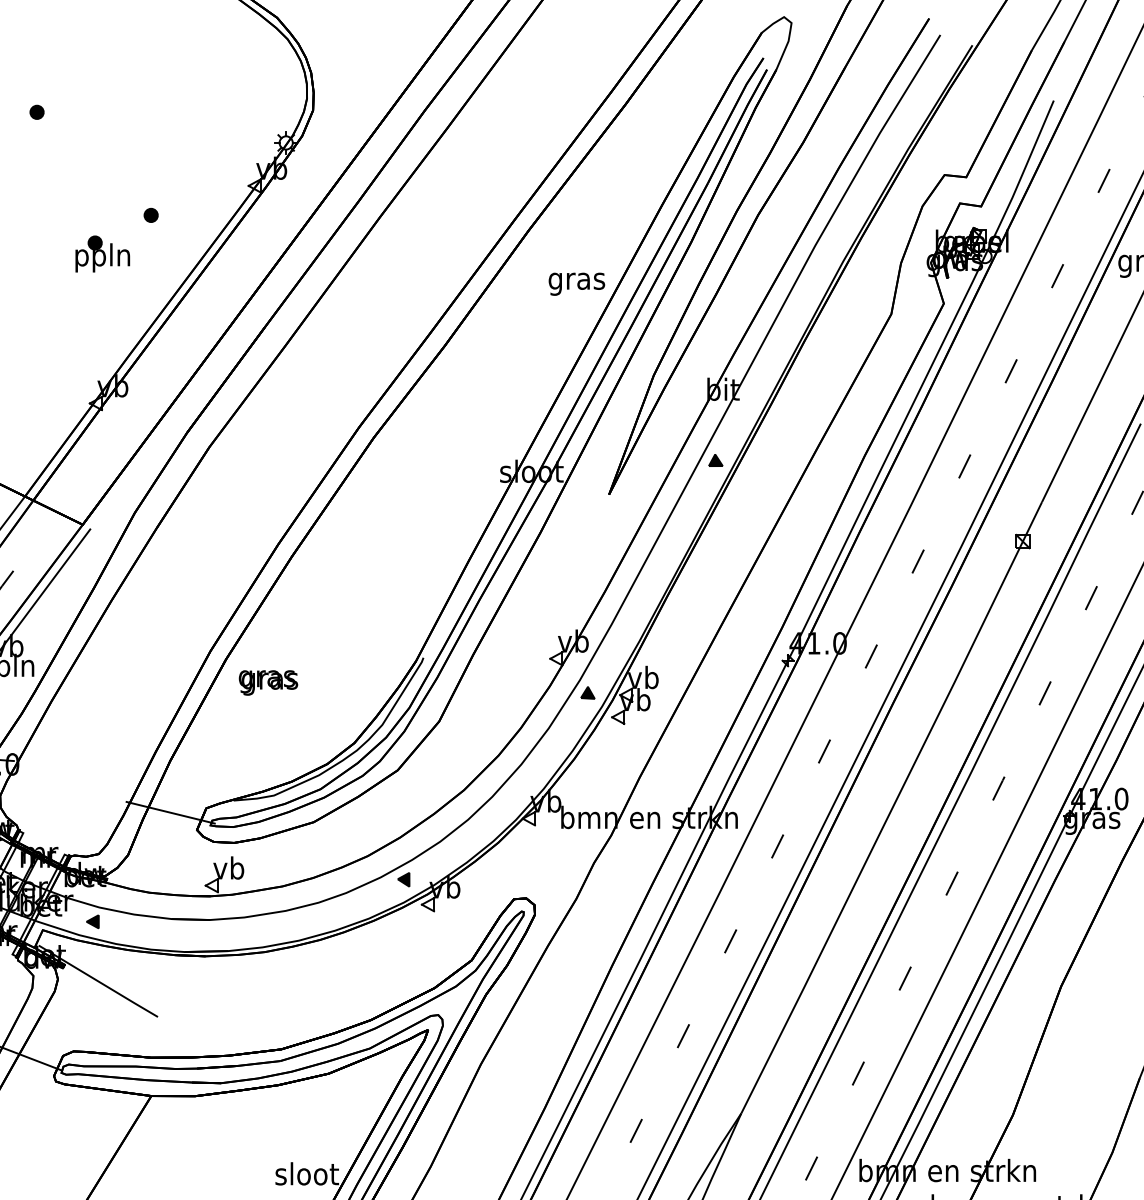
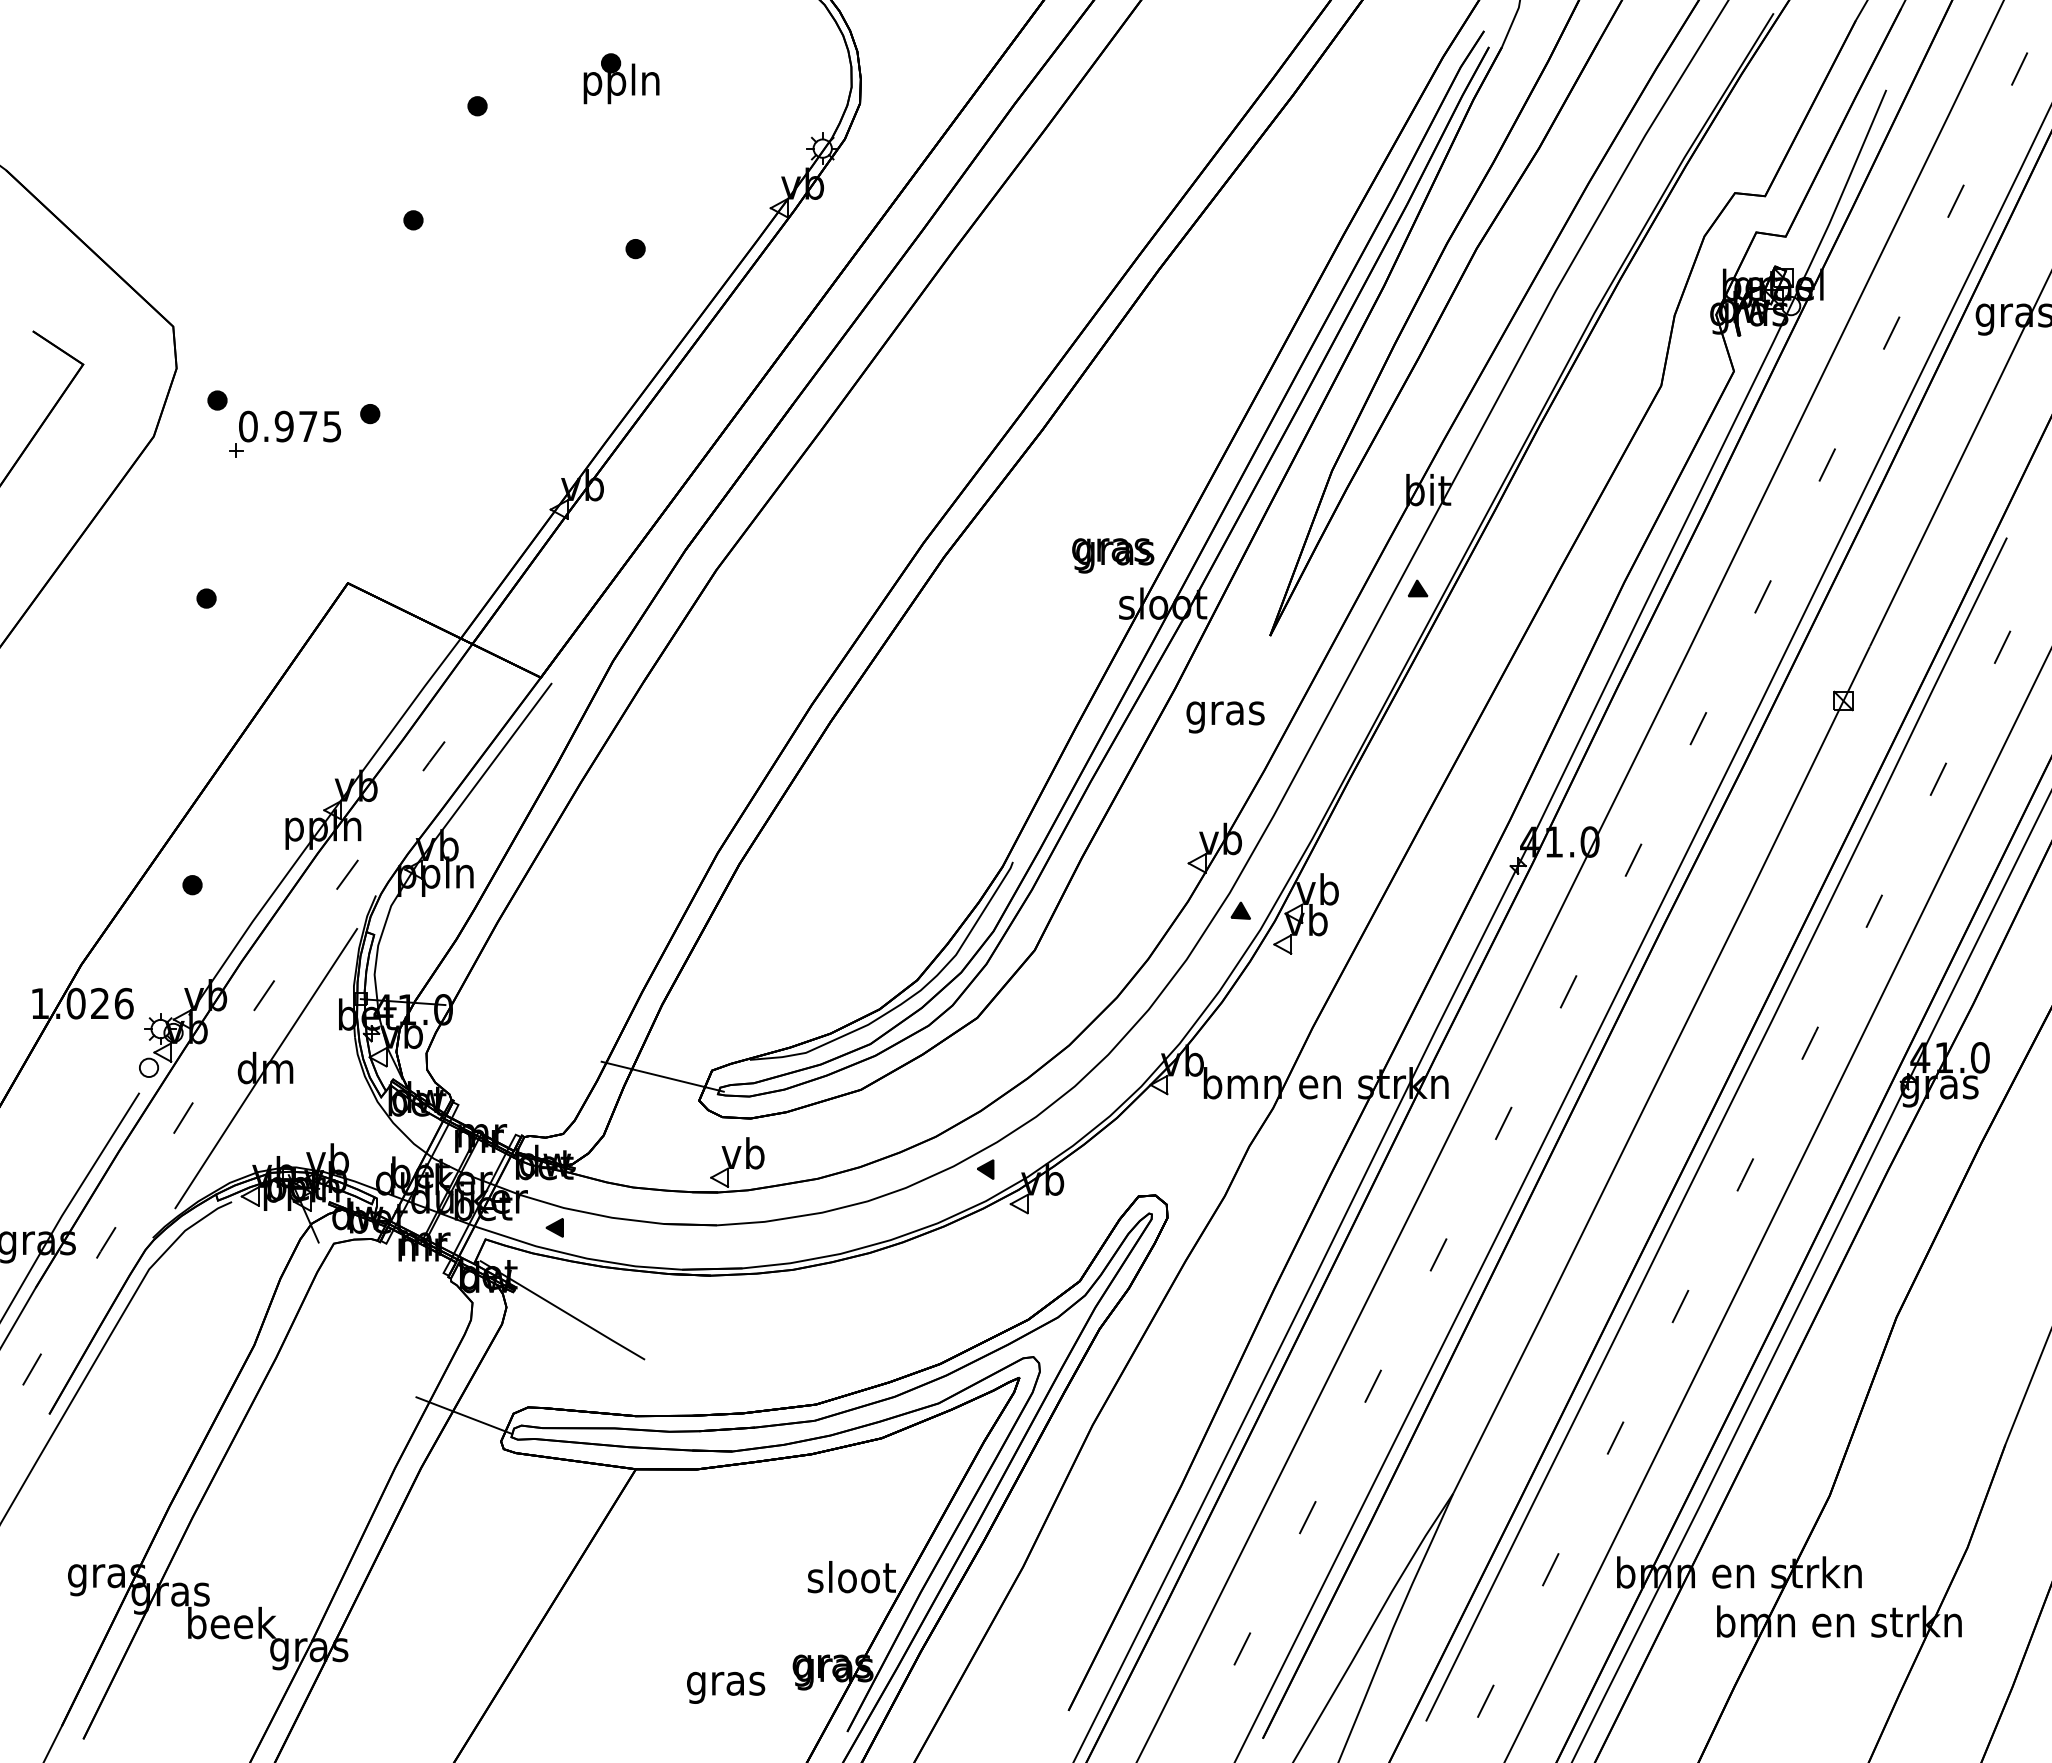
part: (102, 253) -> (621, 78), moved
text: (576, 284) -> (1225, 717), moved
text: (268, 682) -> (1113, 555), moved

